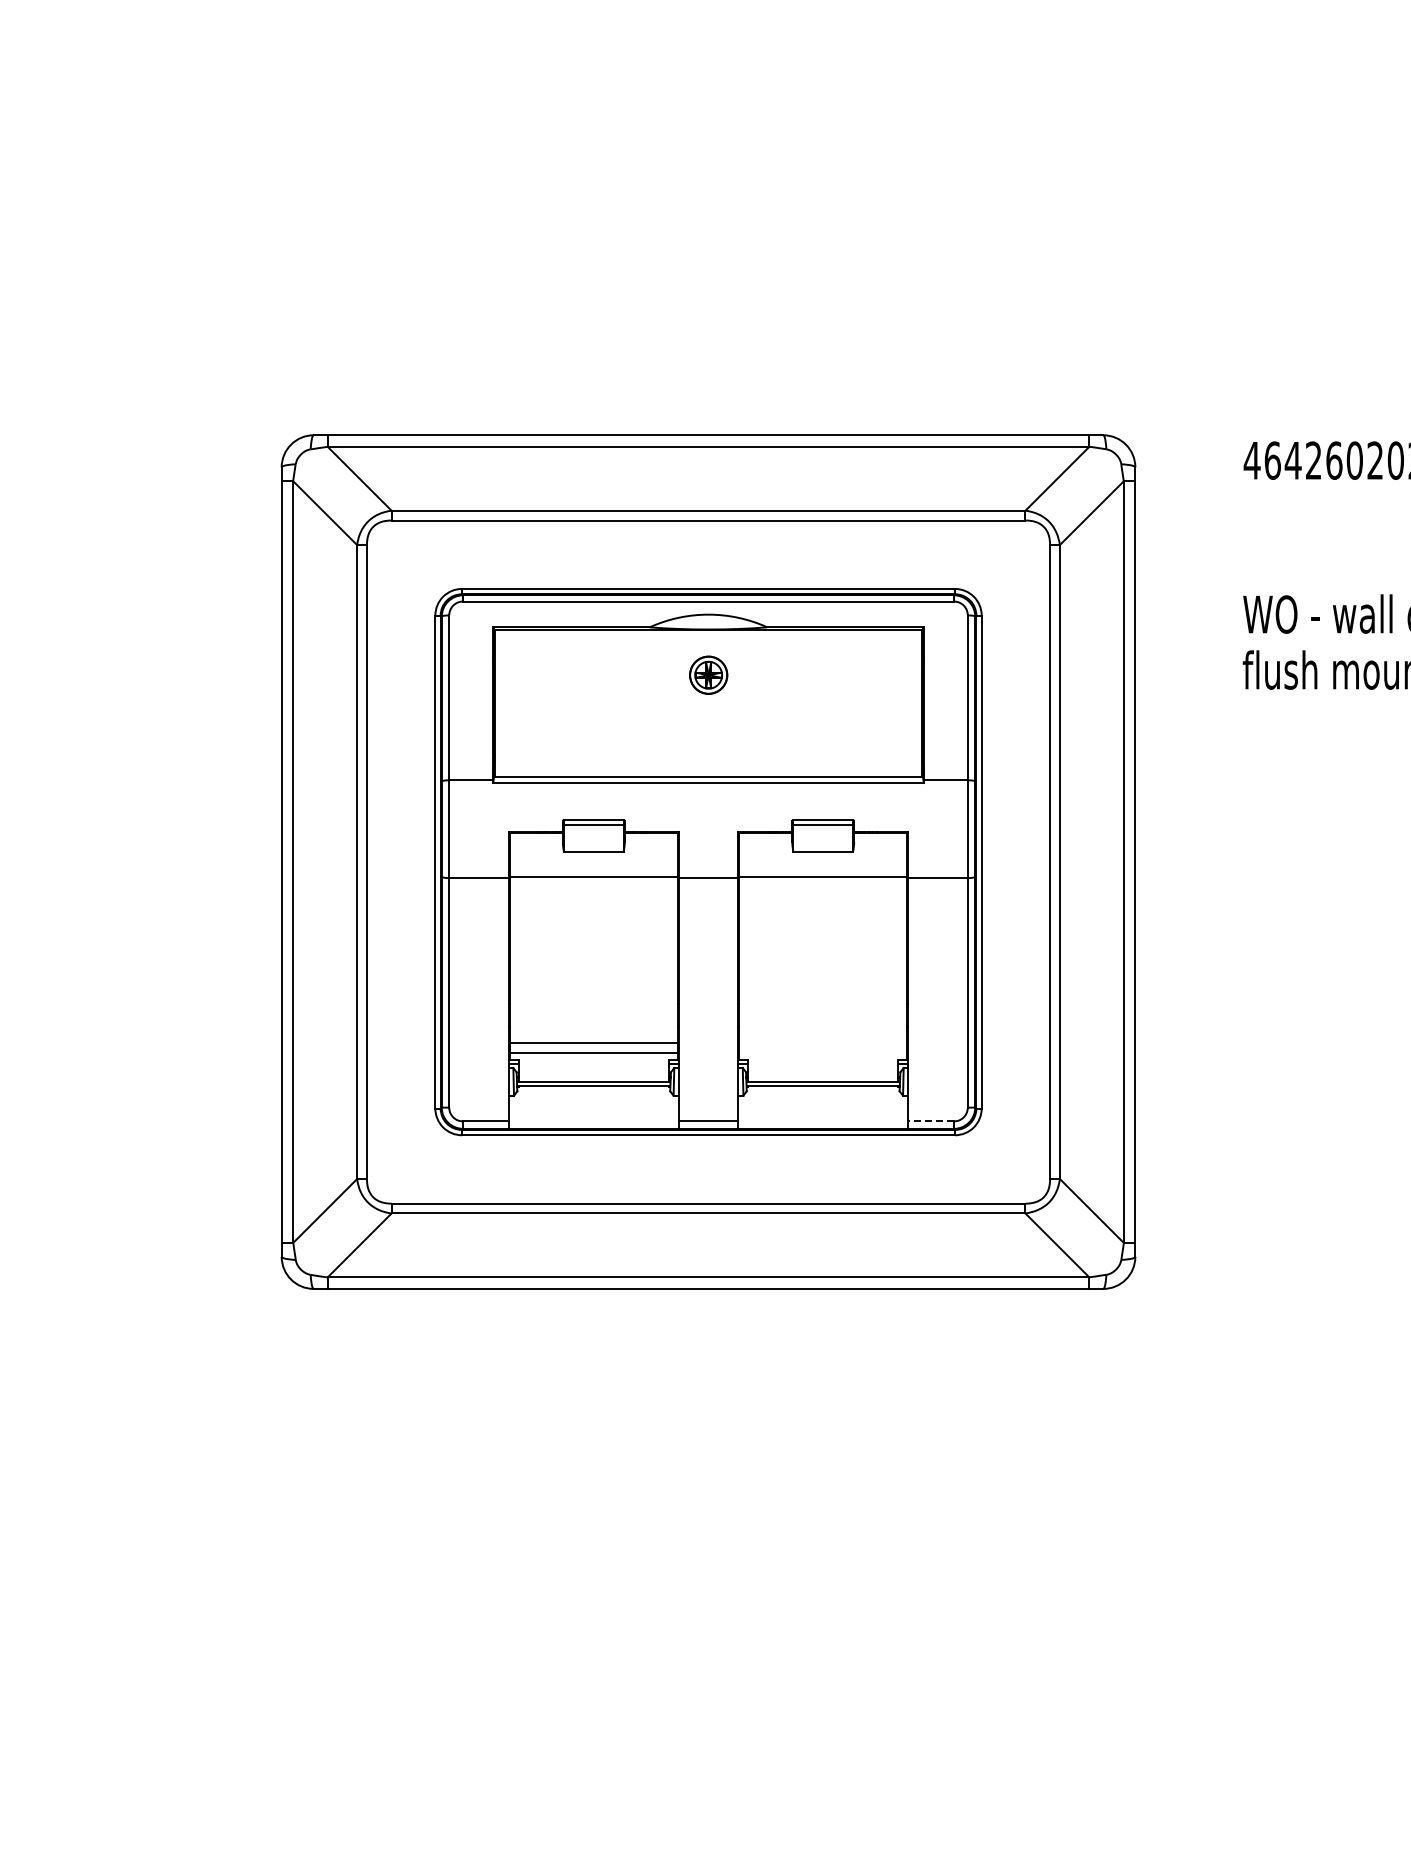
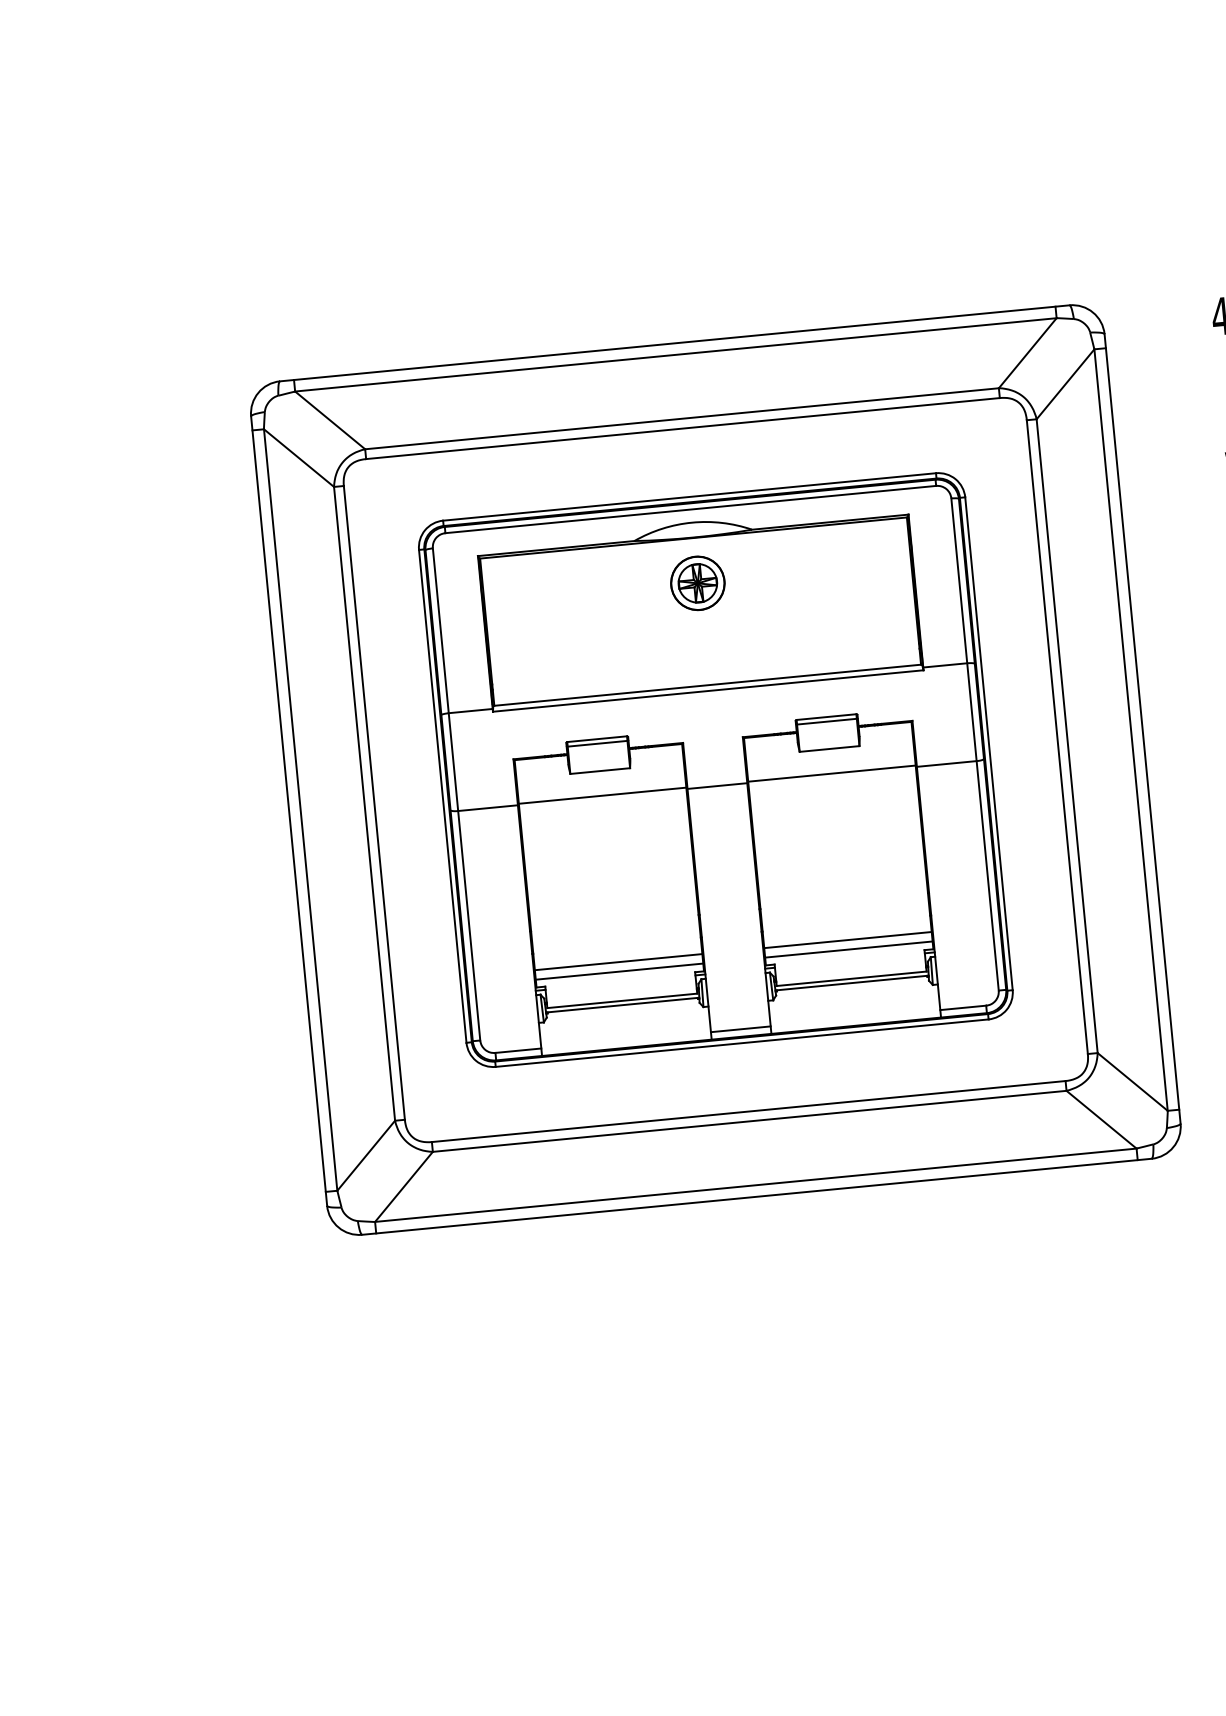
part: (708, 674) -> (697, 582), size x1.43
line: (823, 1043) -> (848, 940), added
line: (823, 1052) -> (849, 949), added
line: (931, 1121) -> (963, 1007), dashed -> solid

